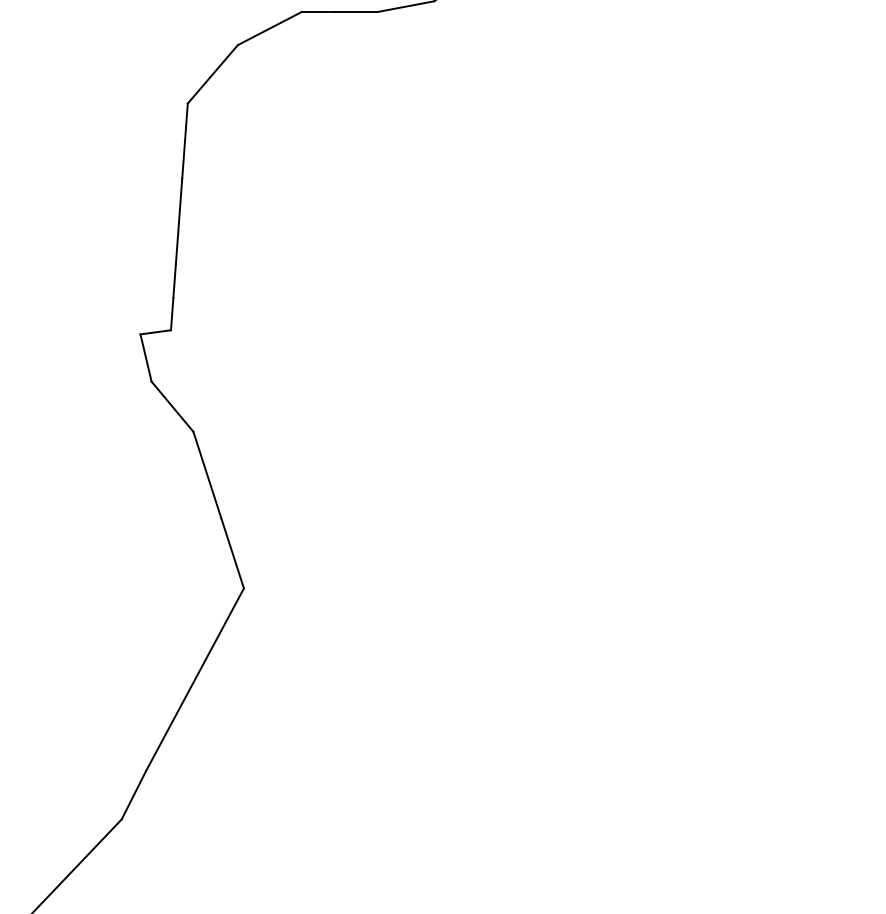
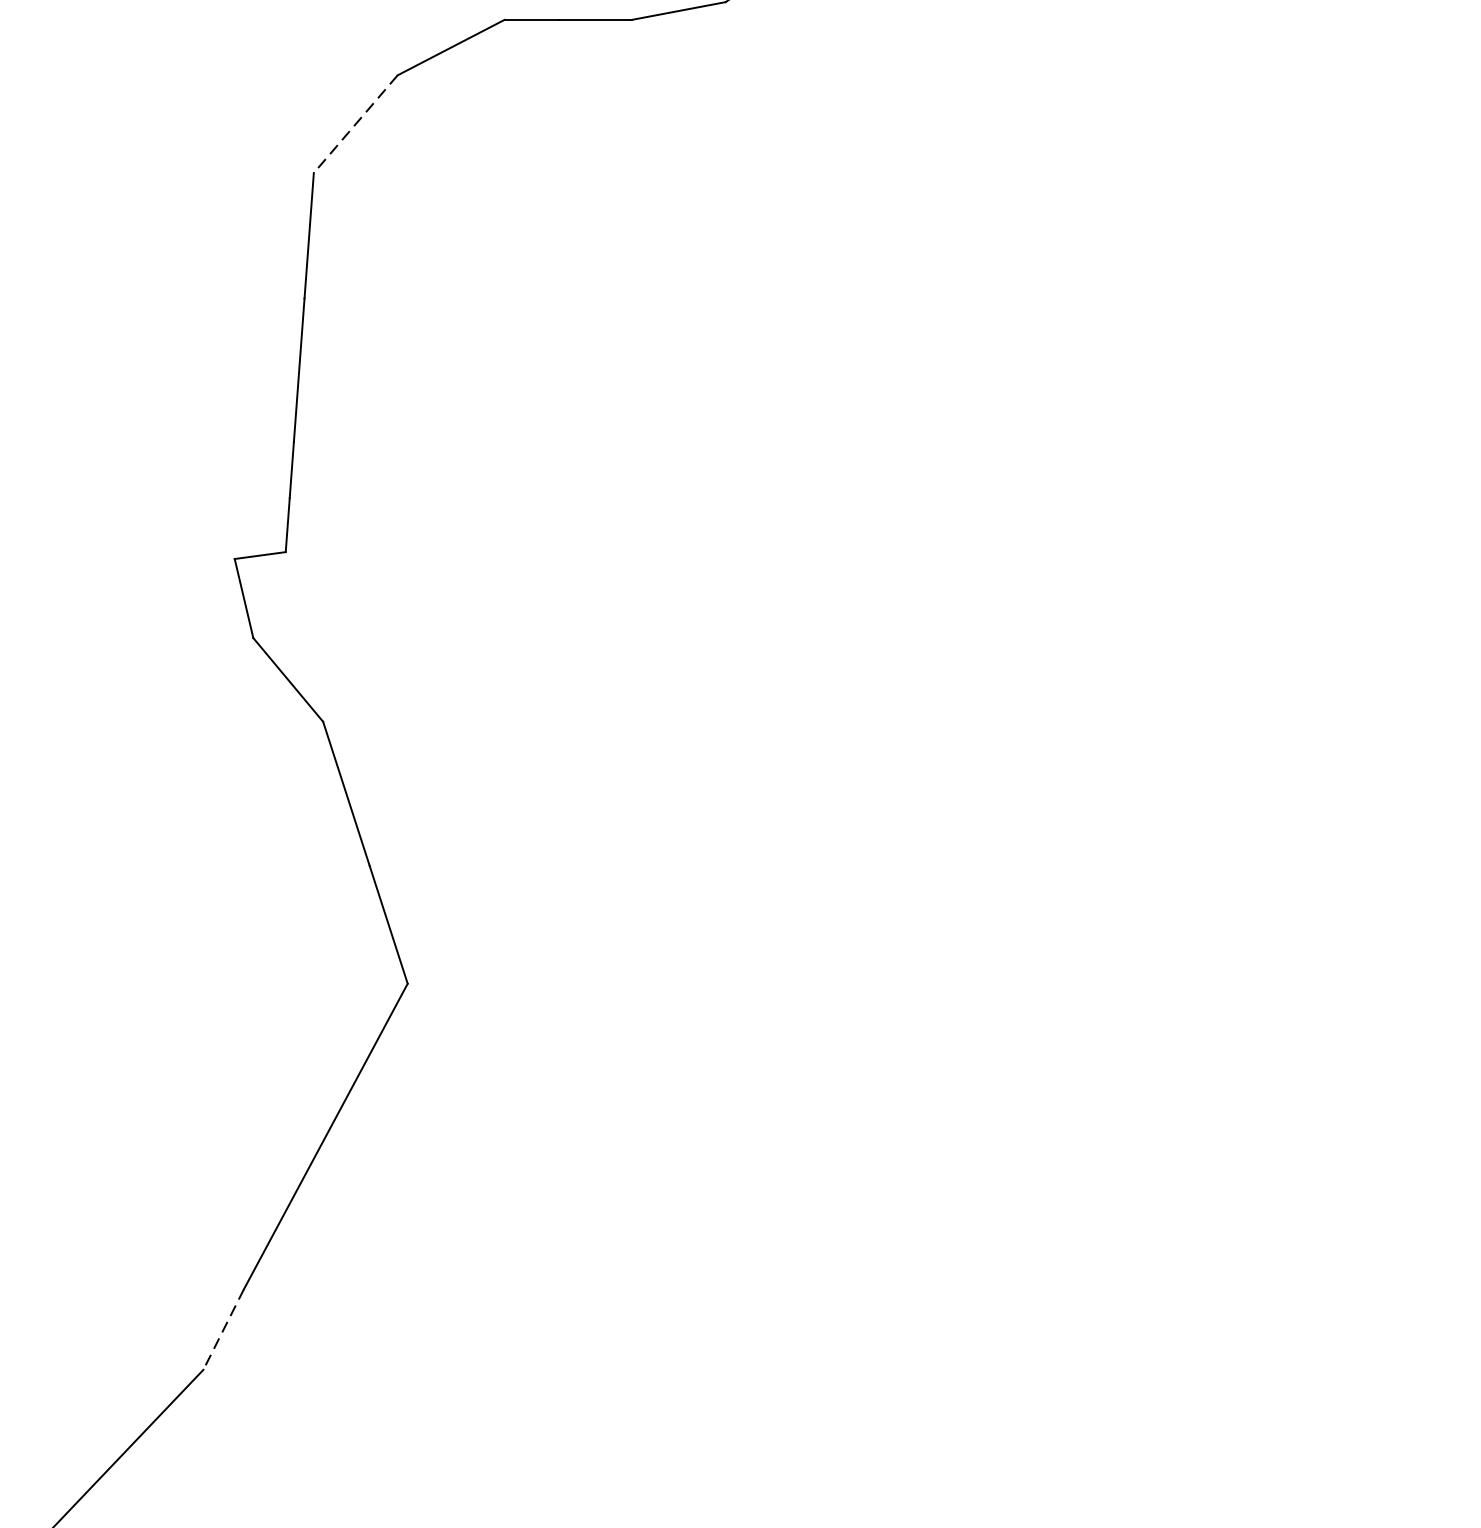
line: (212, 74) -> (355, 124), solid -> dashed
line: (133, 795) -> (223, 1329), solid -> dashed

